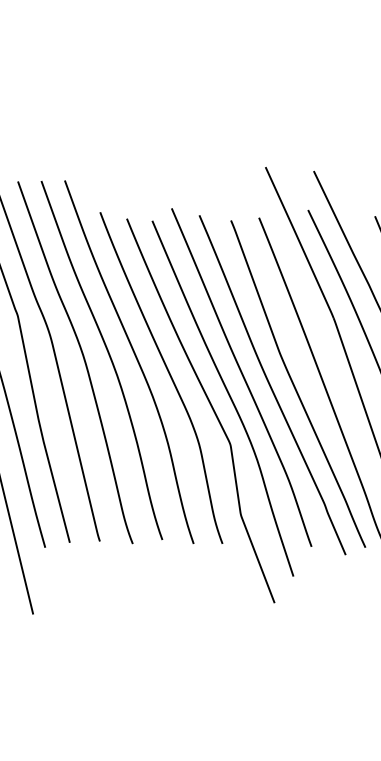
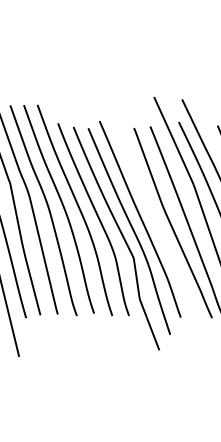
curve: (271, 384) -> (157, 223), removed

